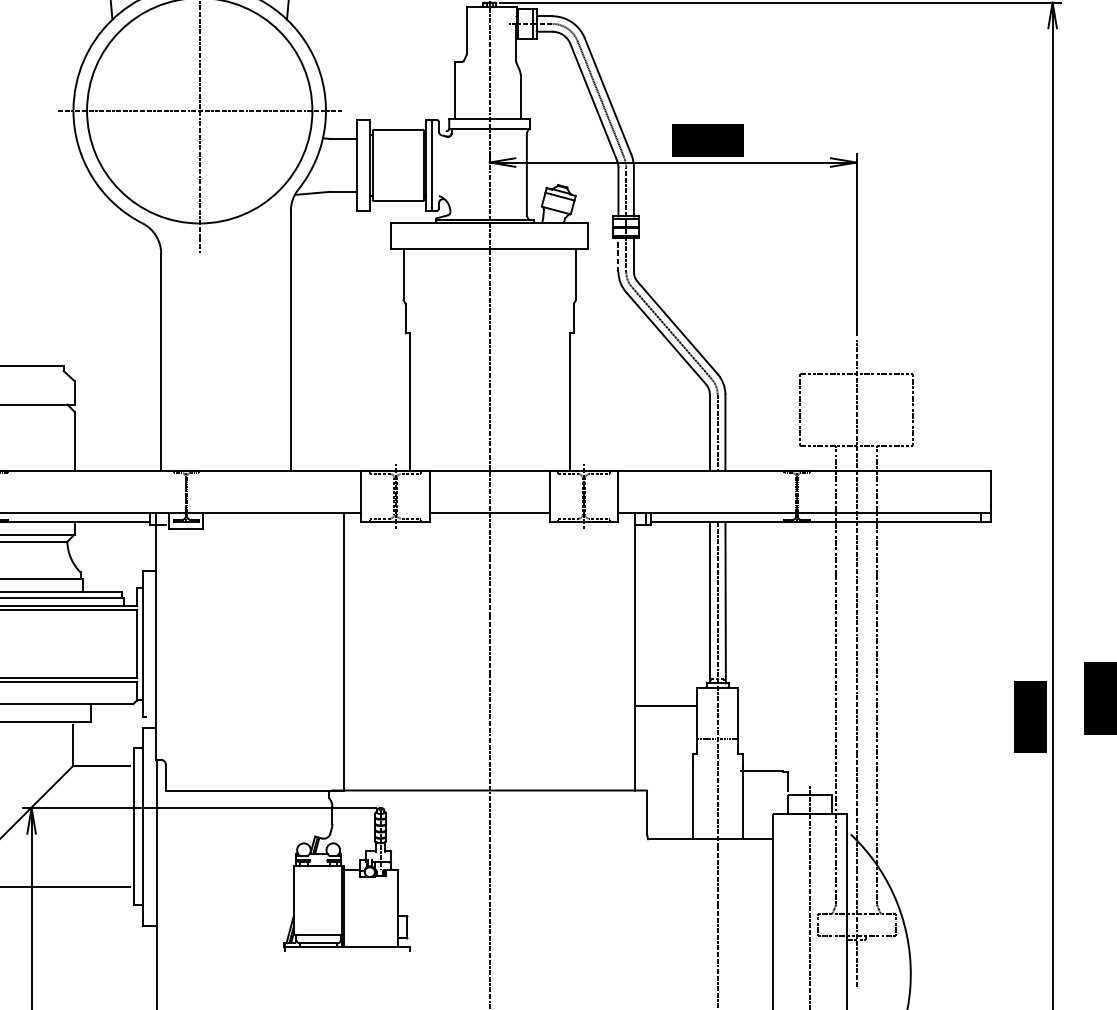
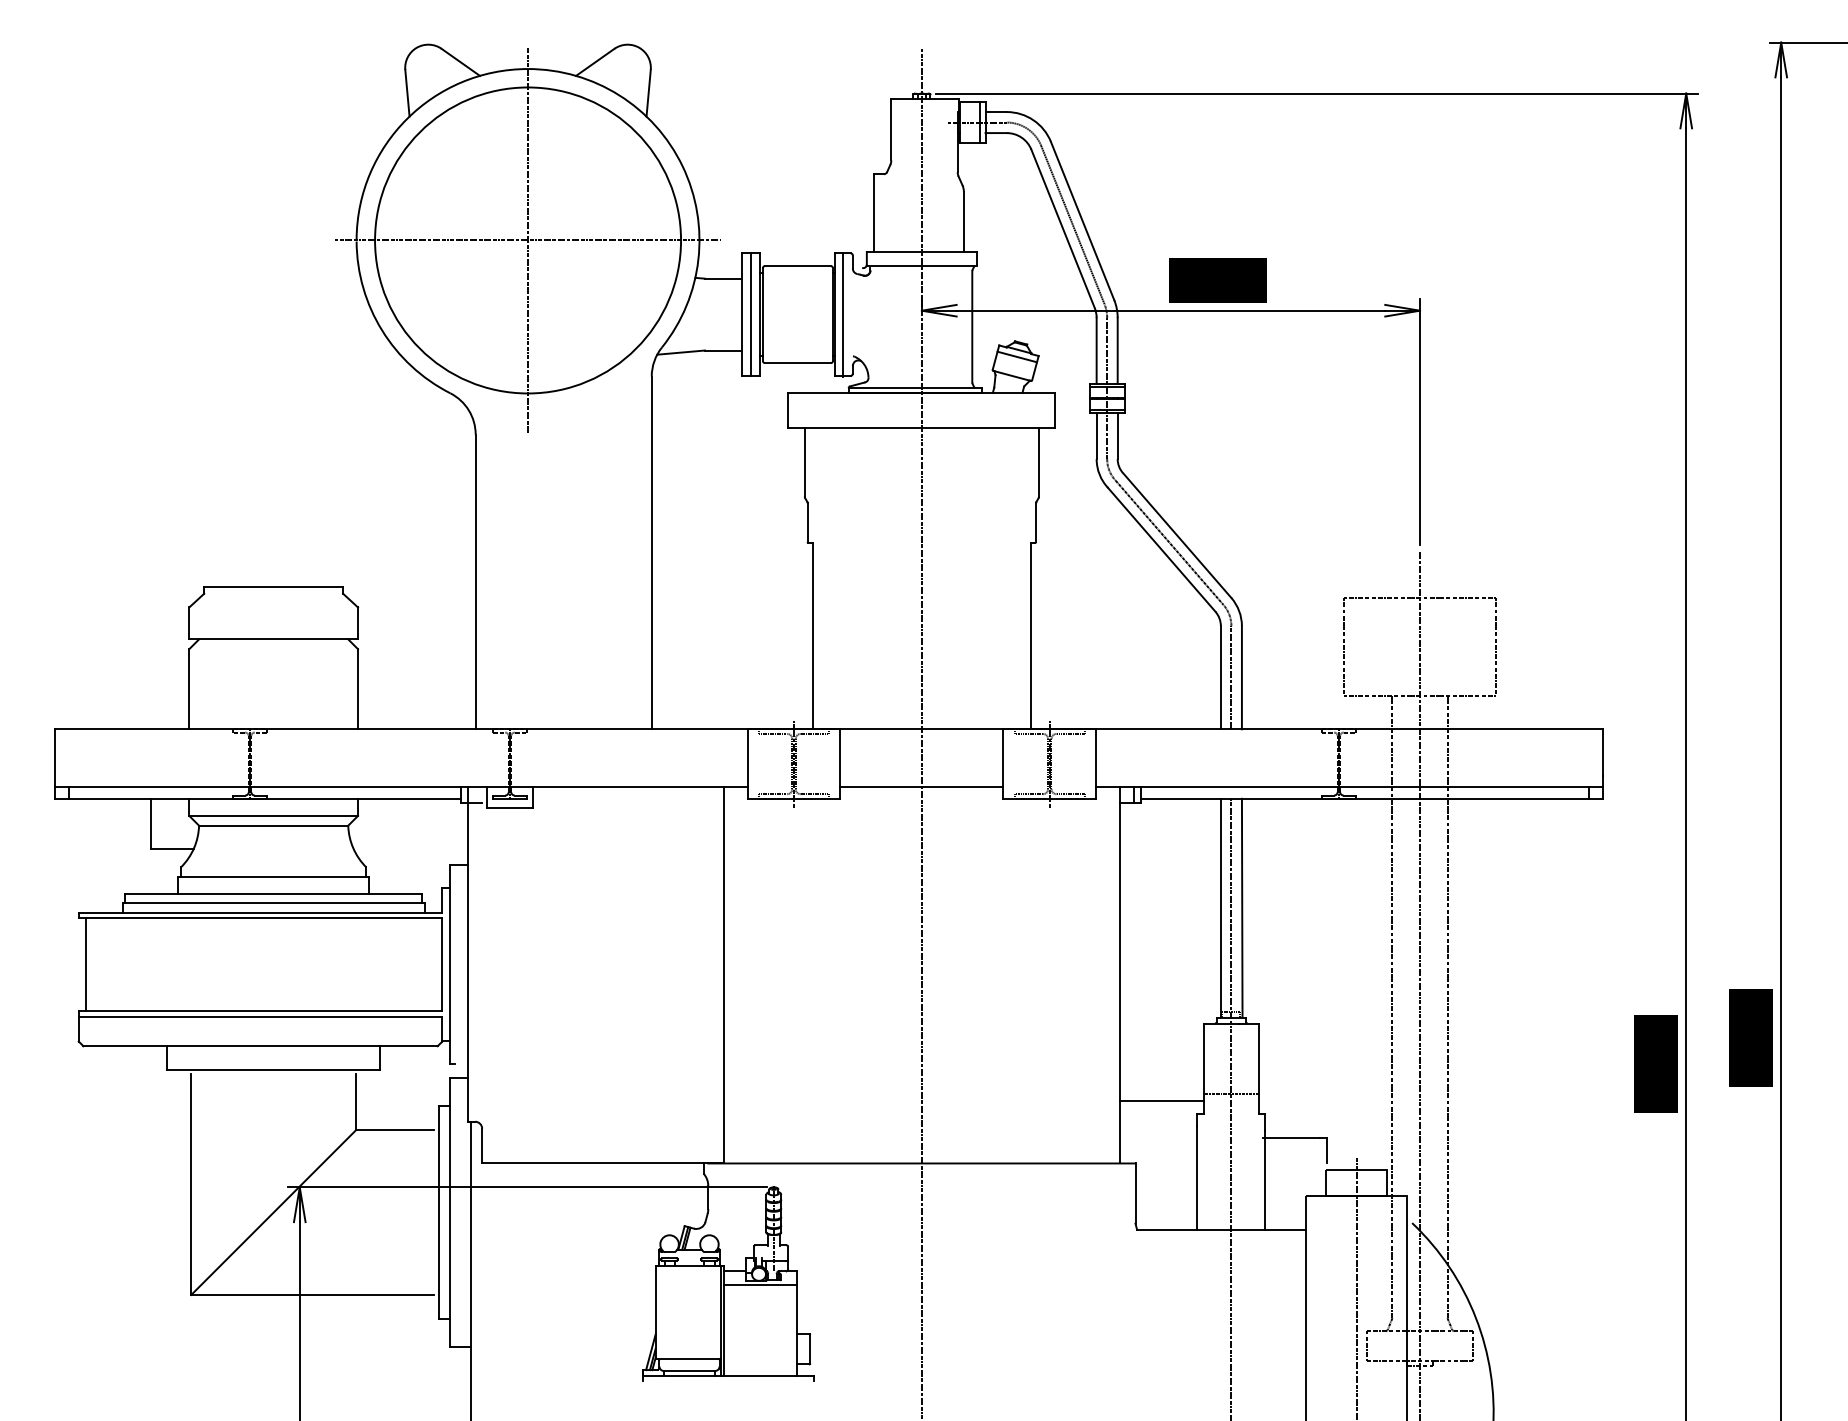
line: (364, 165) -> (751, 314), added
line: (618, 255) -> (1096, 436), dashed -> solid
line: (666, 705) -> (1161, 1101), moved
line: (370, 880) -> (760, 1285), added

